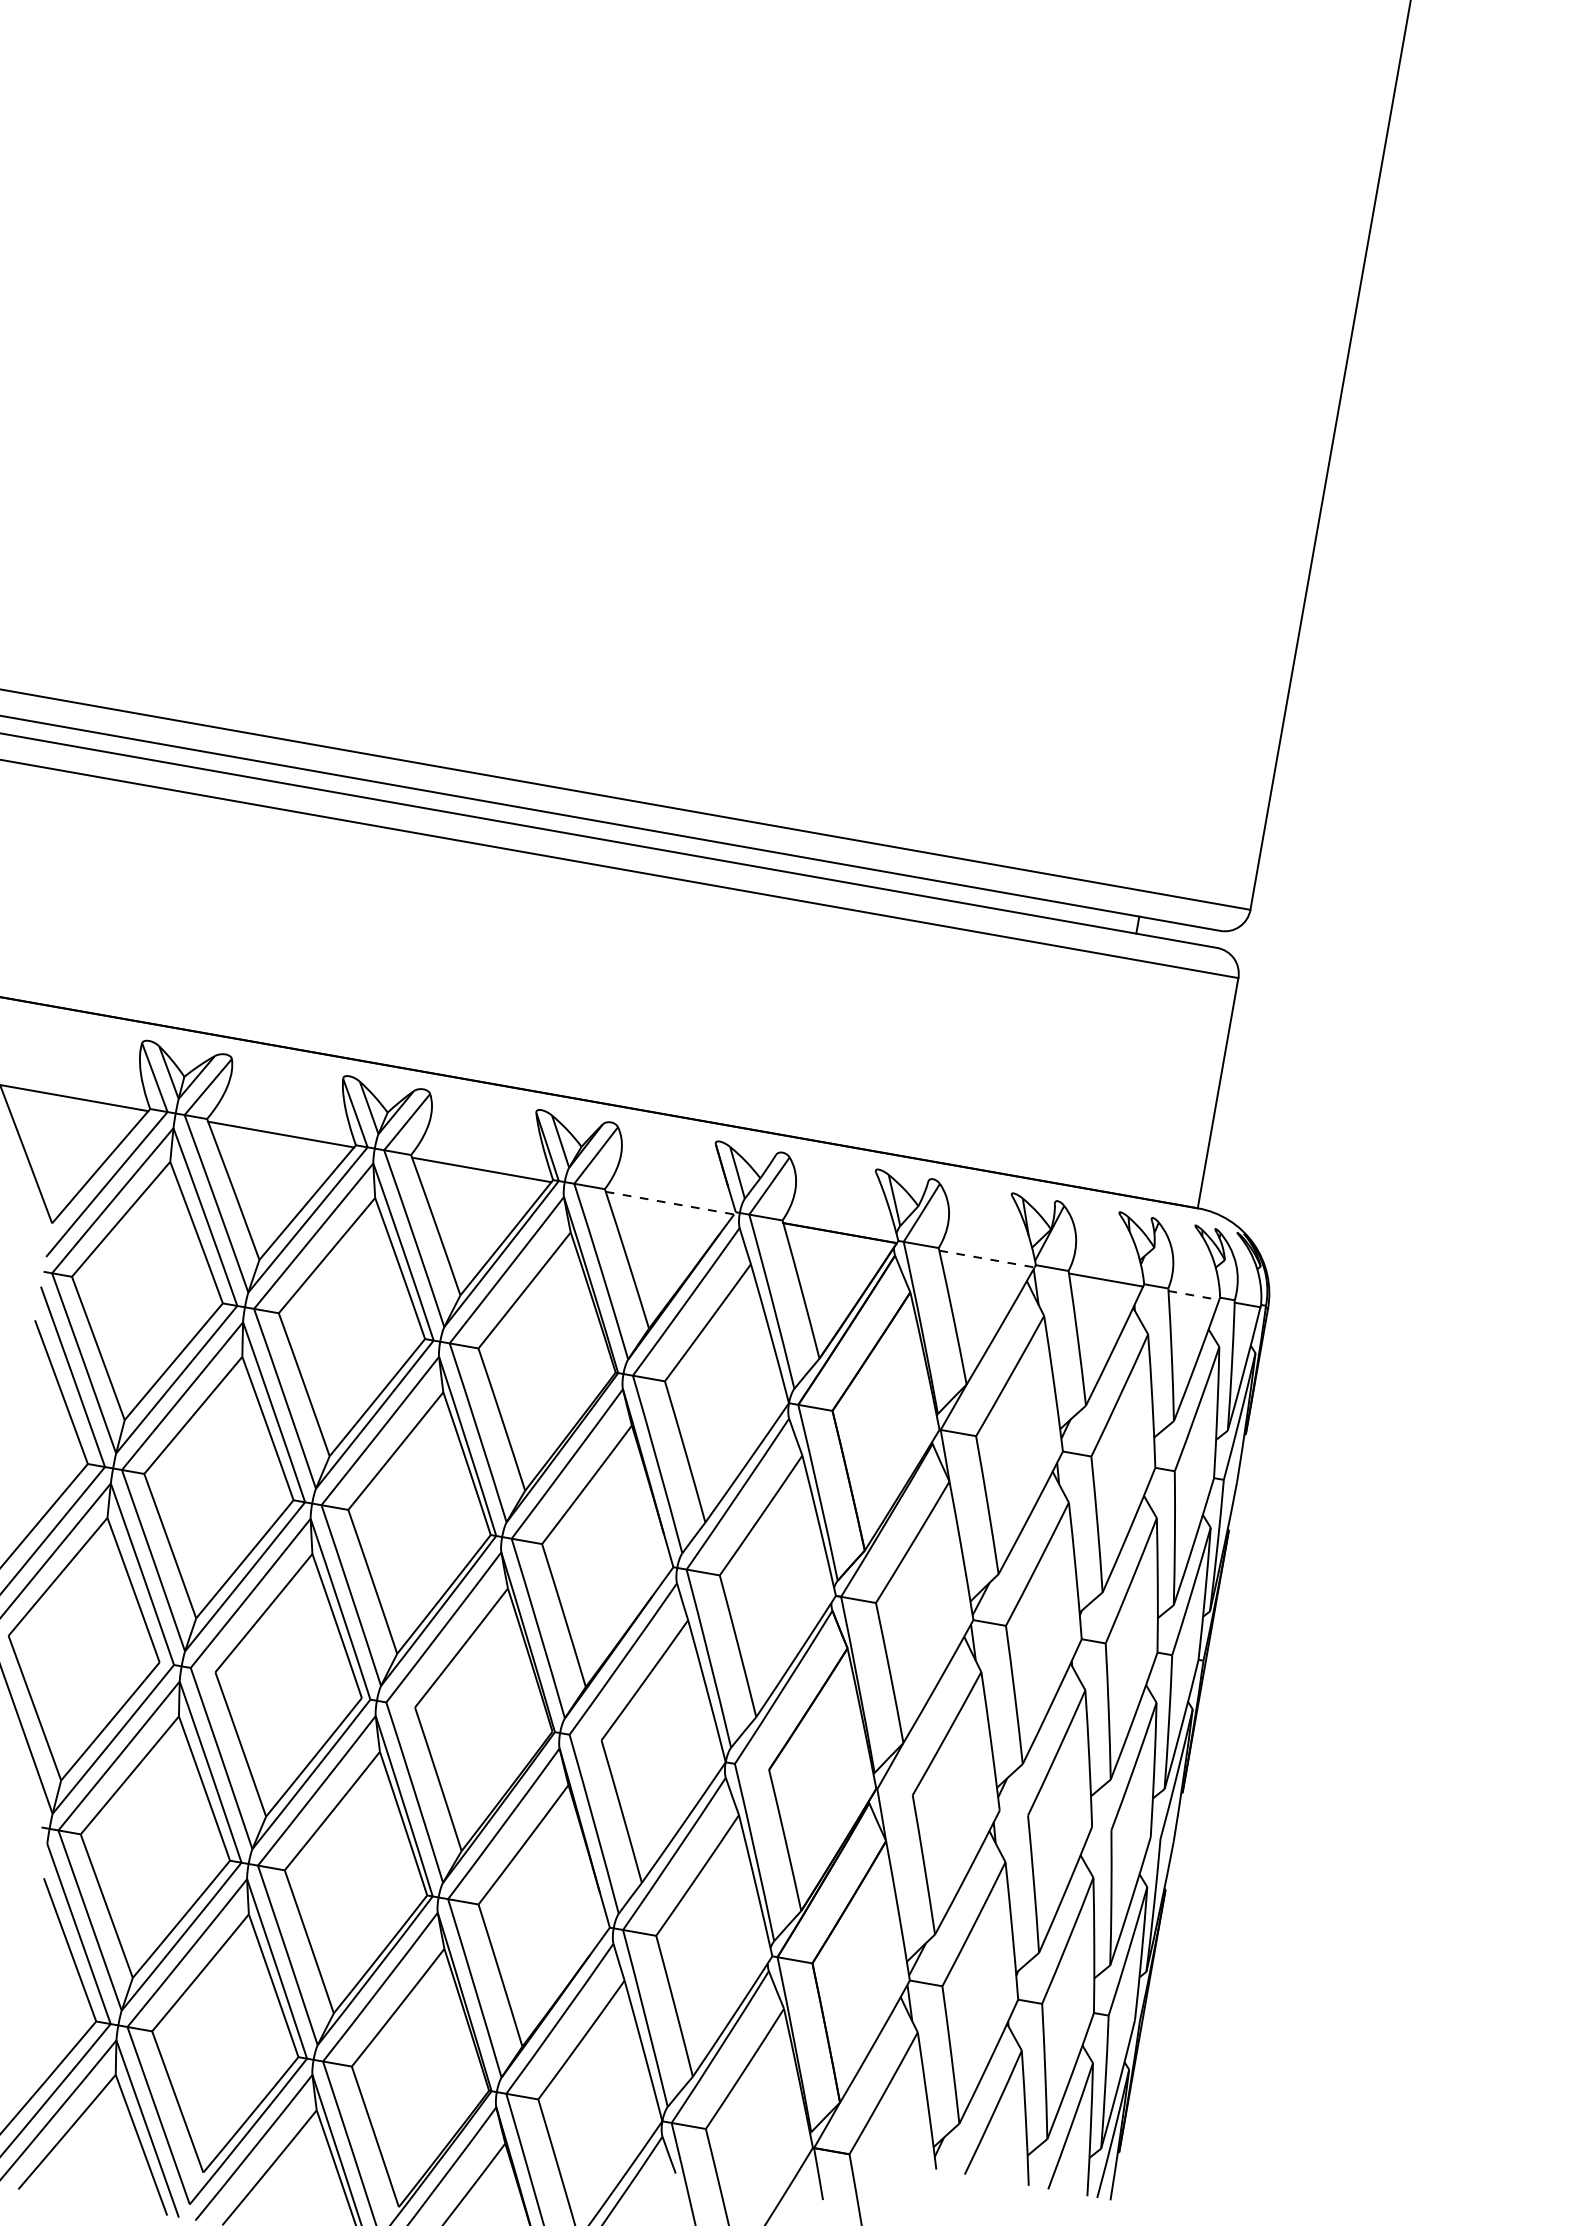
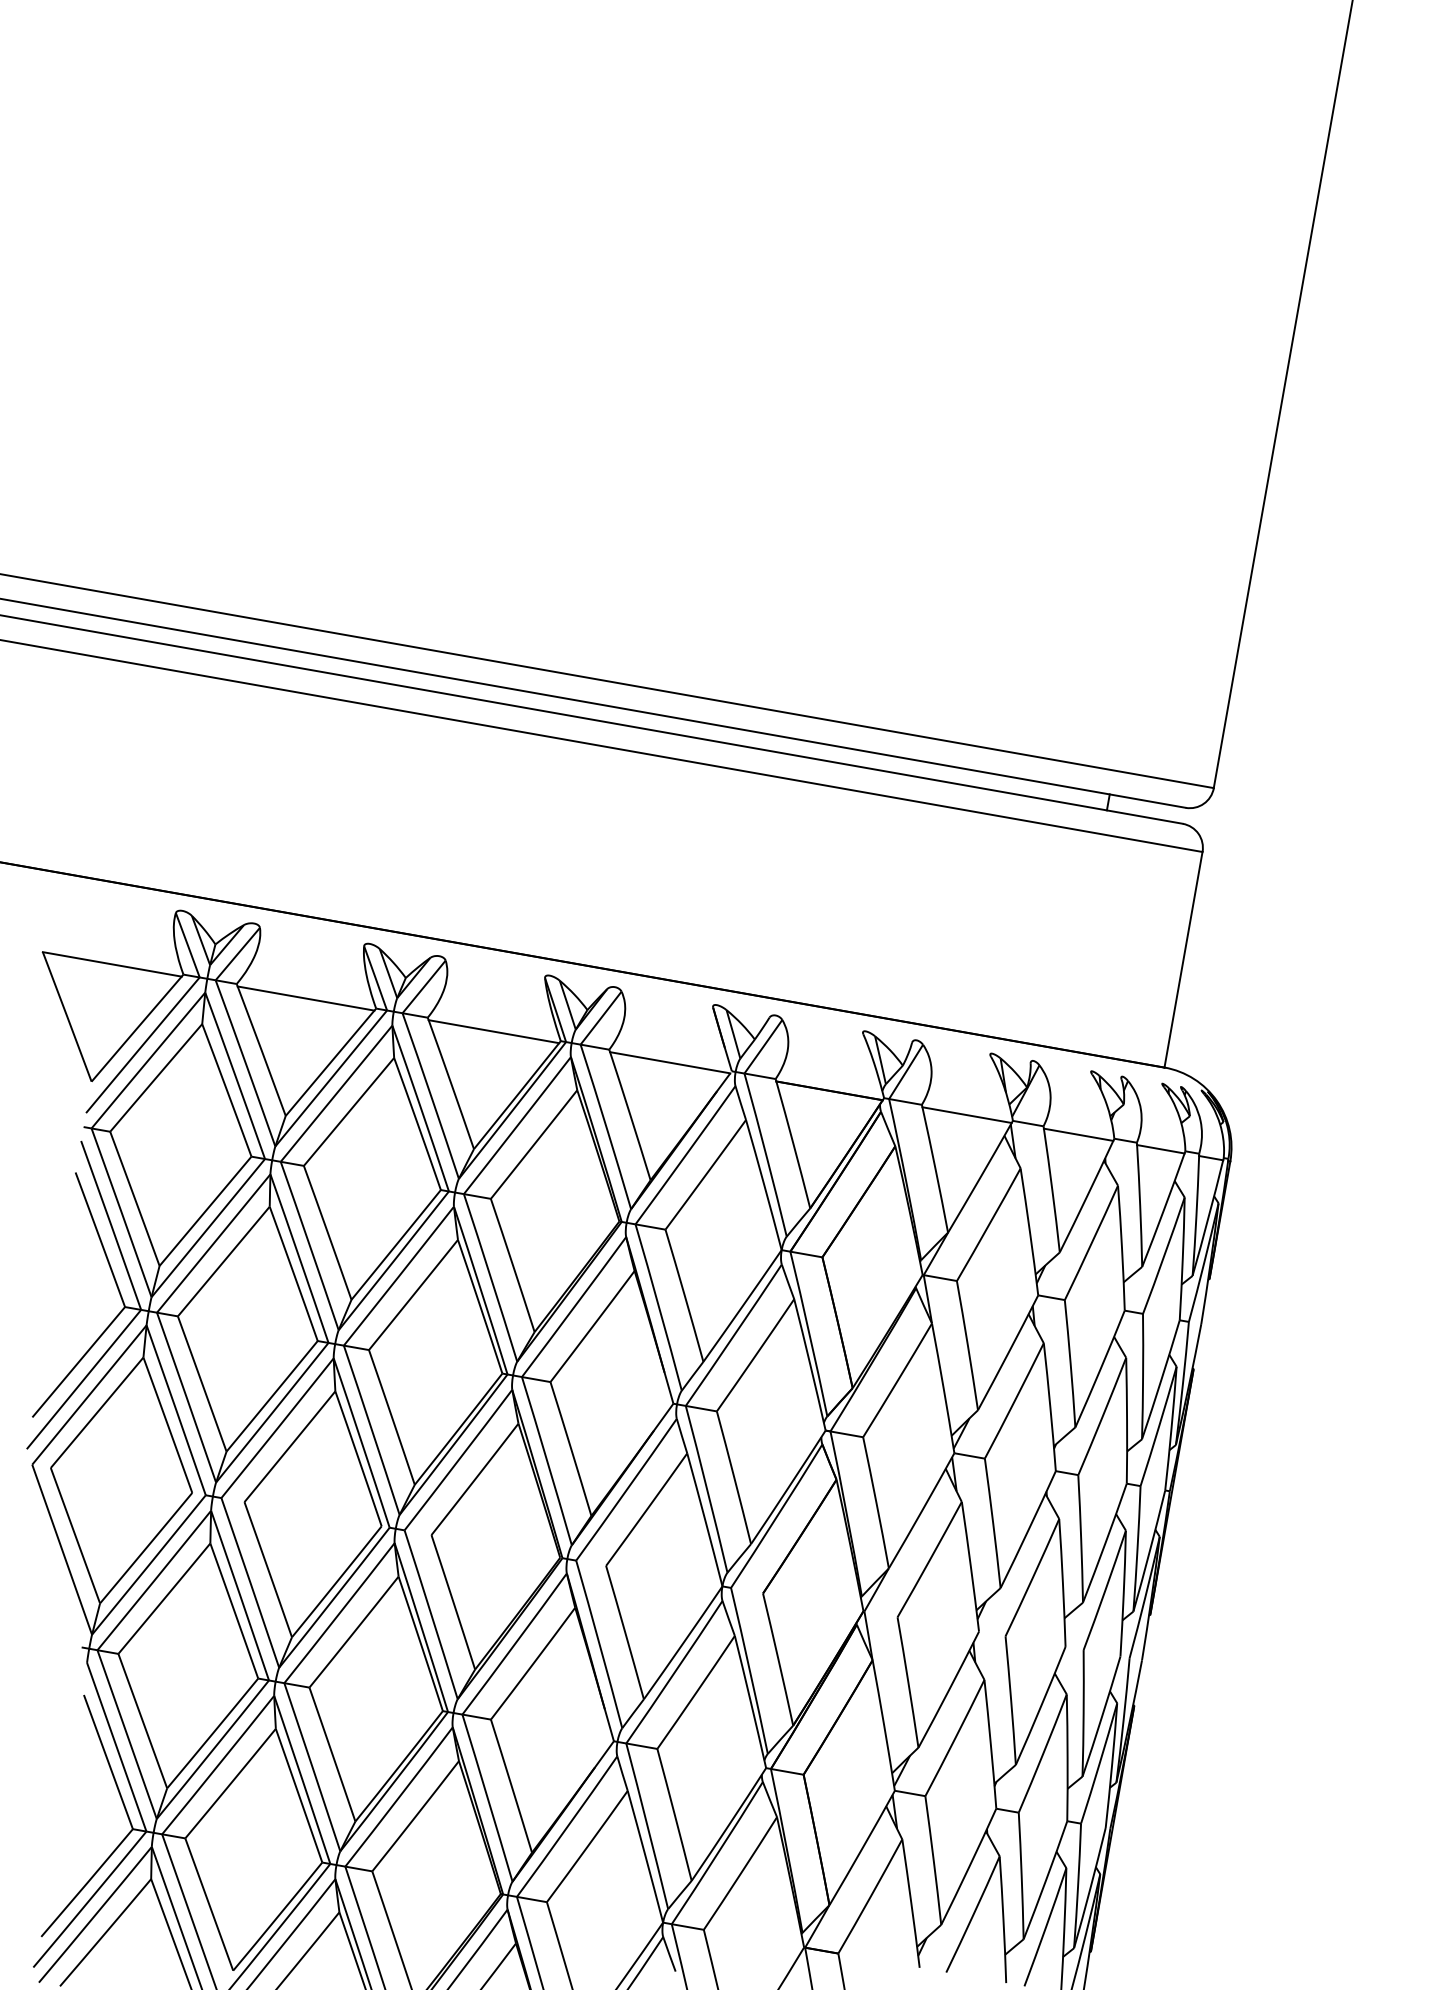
line: (670, 1203) -> (670, 1063), dashed -> solid
line: (987, 1259) -> (967, 1115), dashed -> solid
line: (1193, 1295) -> (1160, 1149), dashed -> solid

